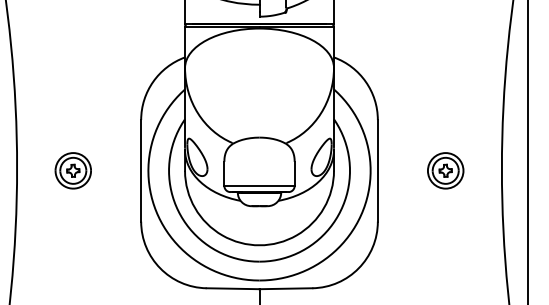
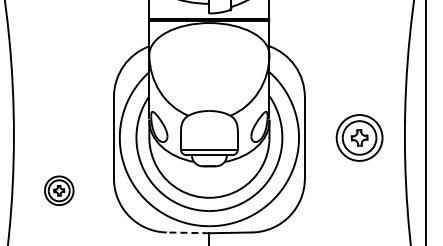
part: (73, 170) -> (59, 190), moved
part: (445, 170) -> (359, 137), size x1.6
line: (232, 288) -> (187, 232), solid -> dashed

